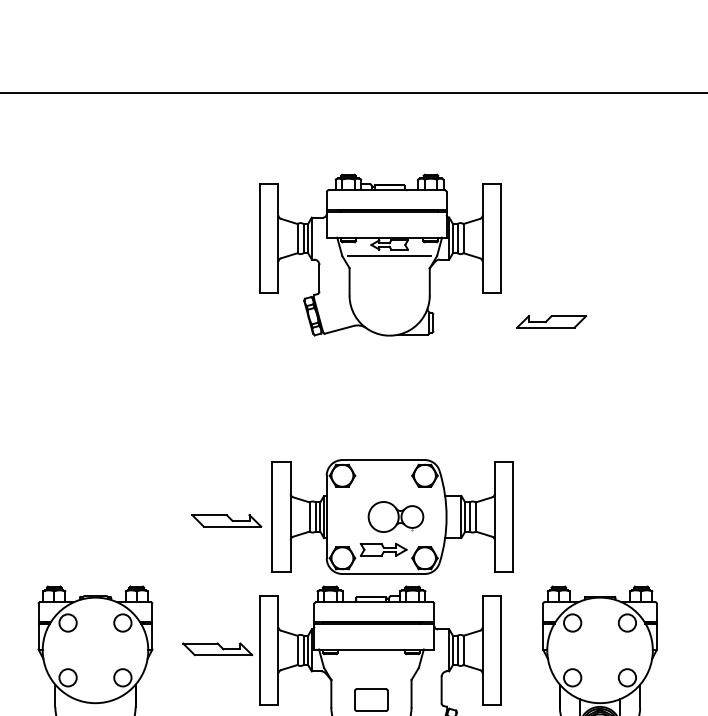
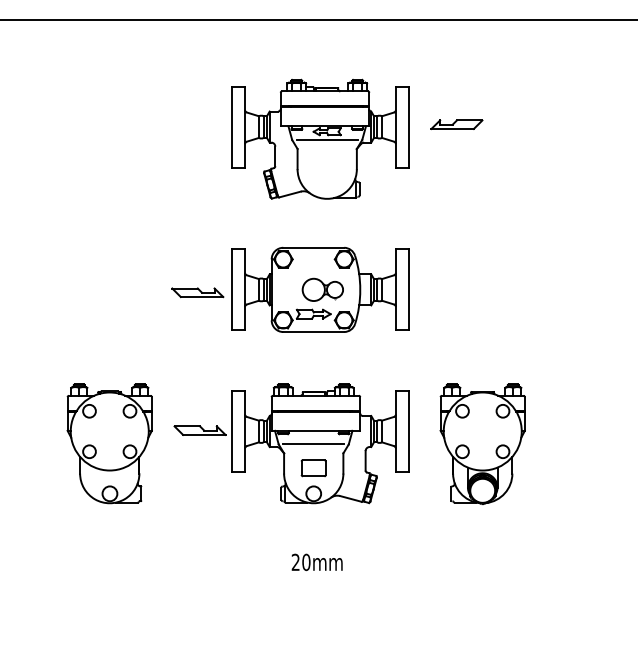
part: (551, 321) -> (456, 124), moved
part: (352, 516) -> (290, 289), moved
line: (371, 667) -> (313, 444), added

